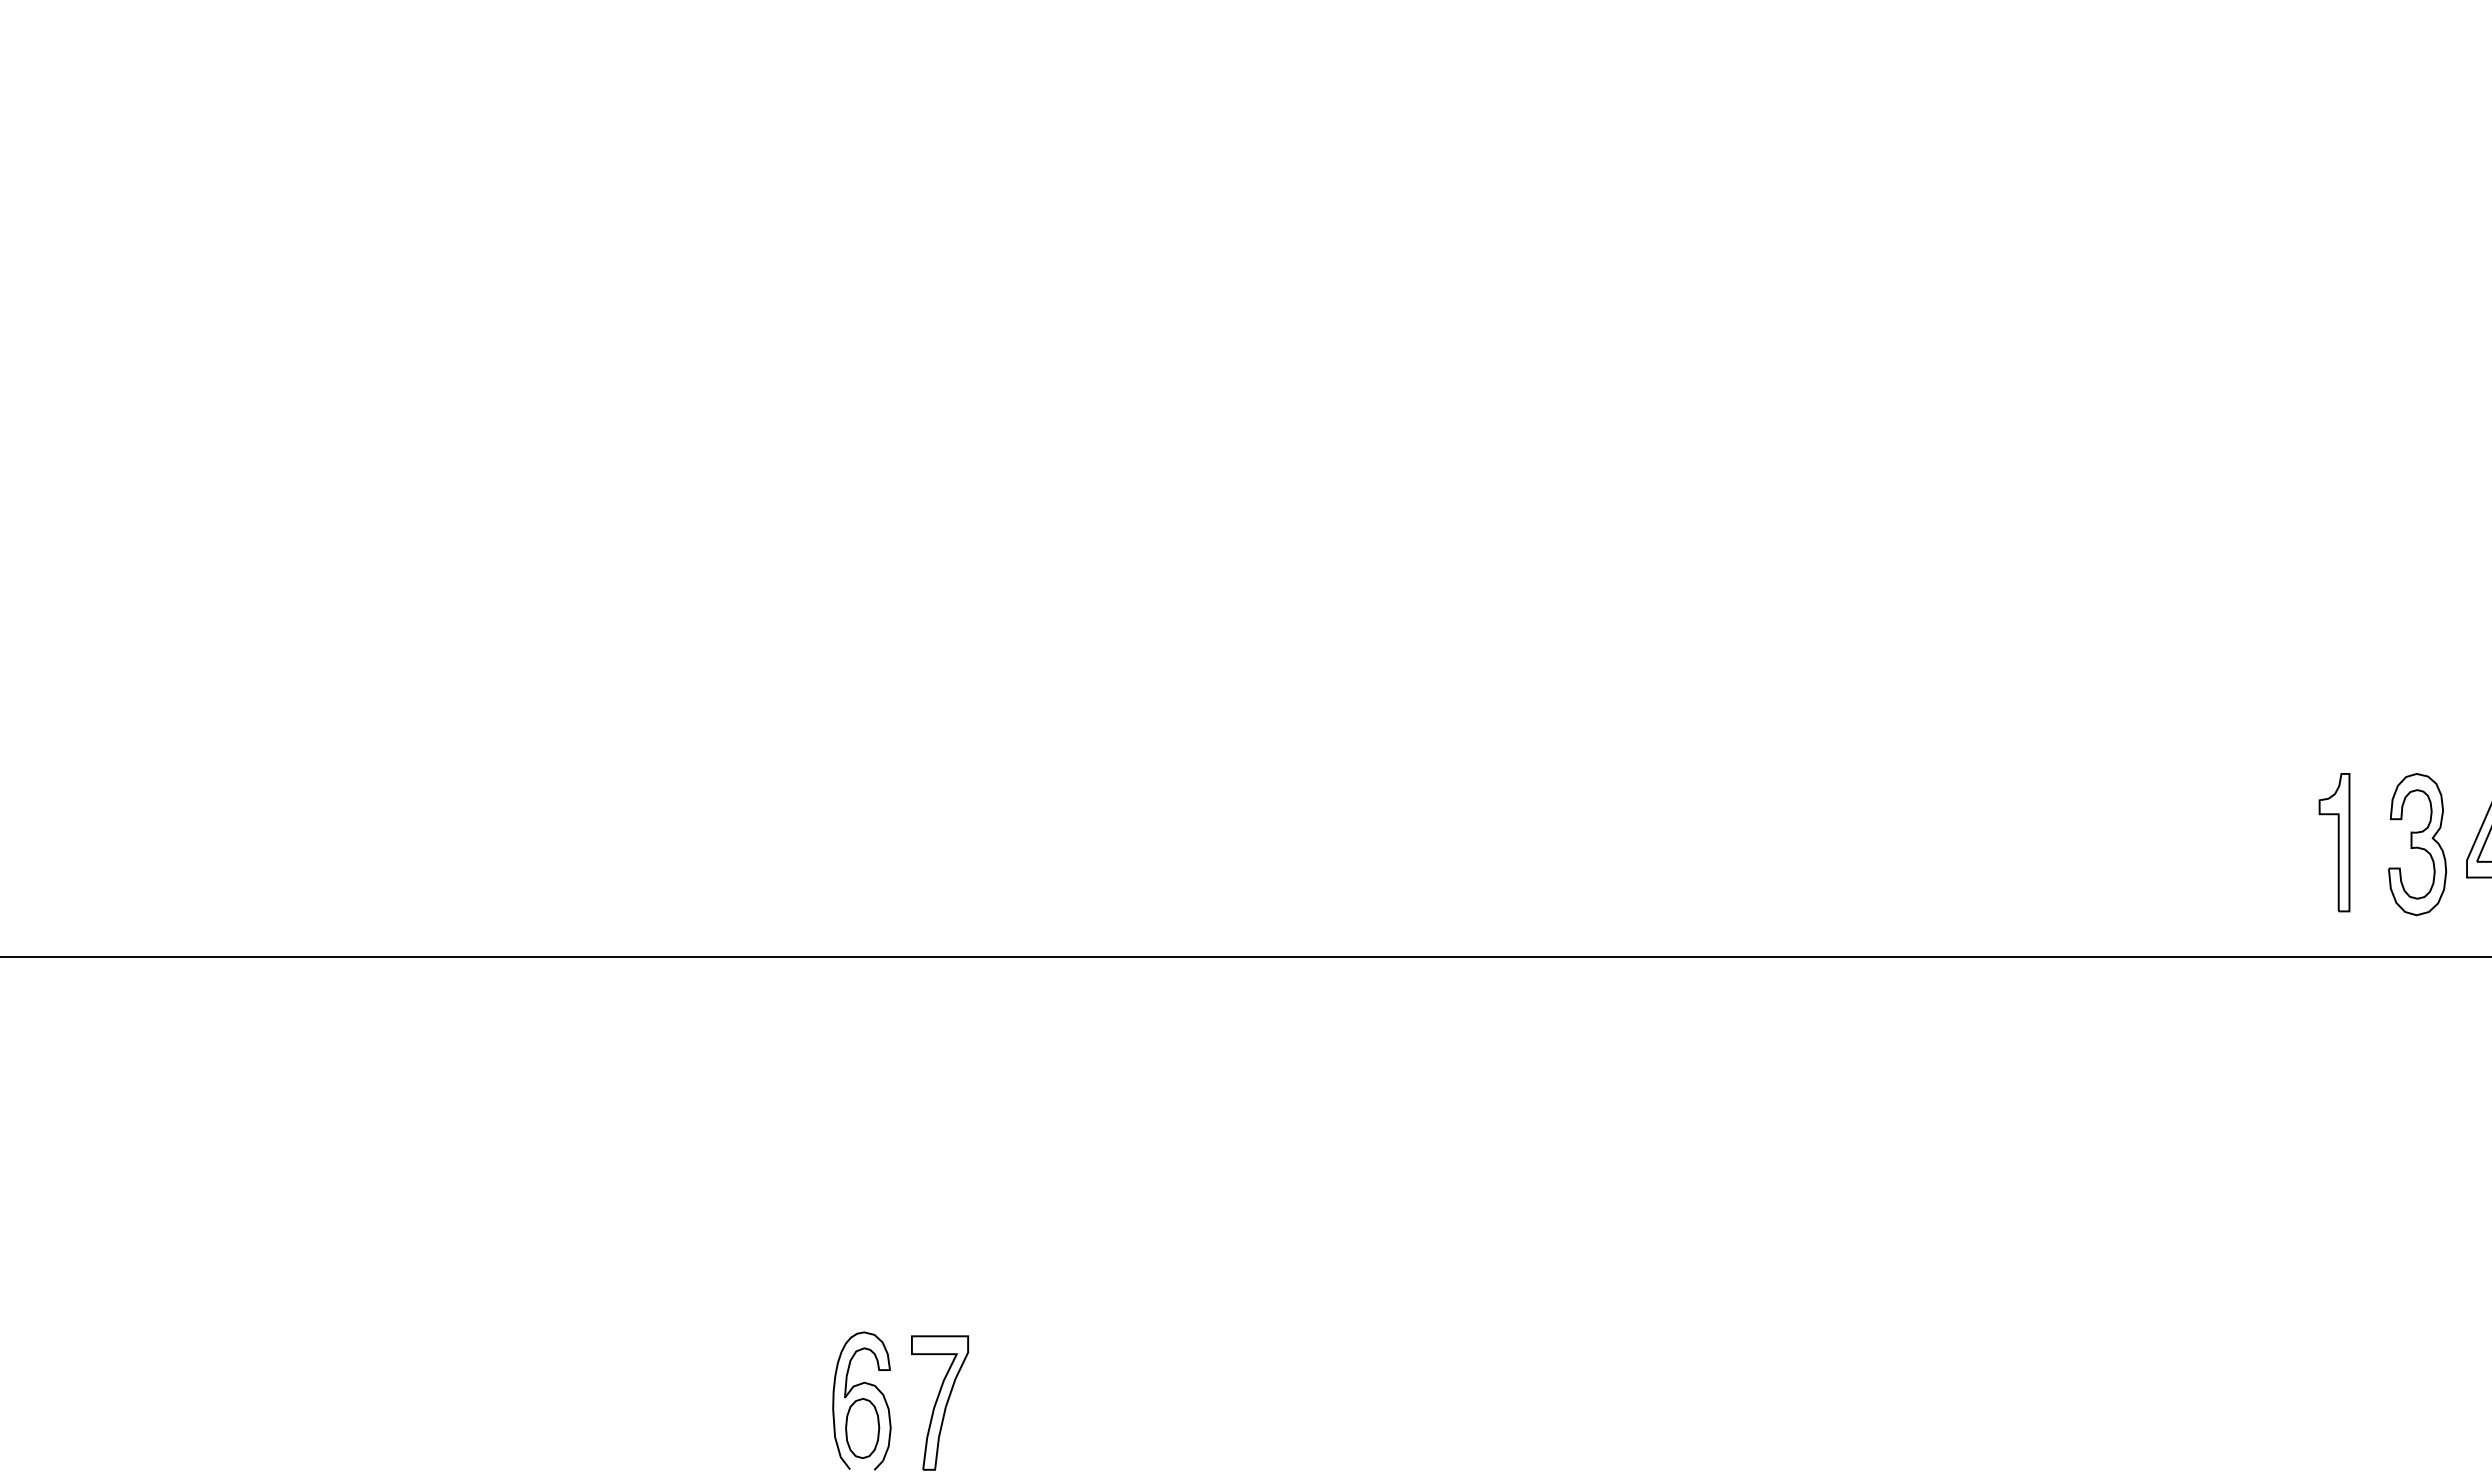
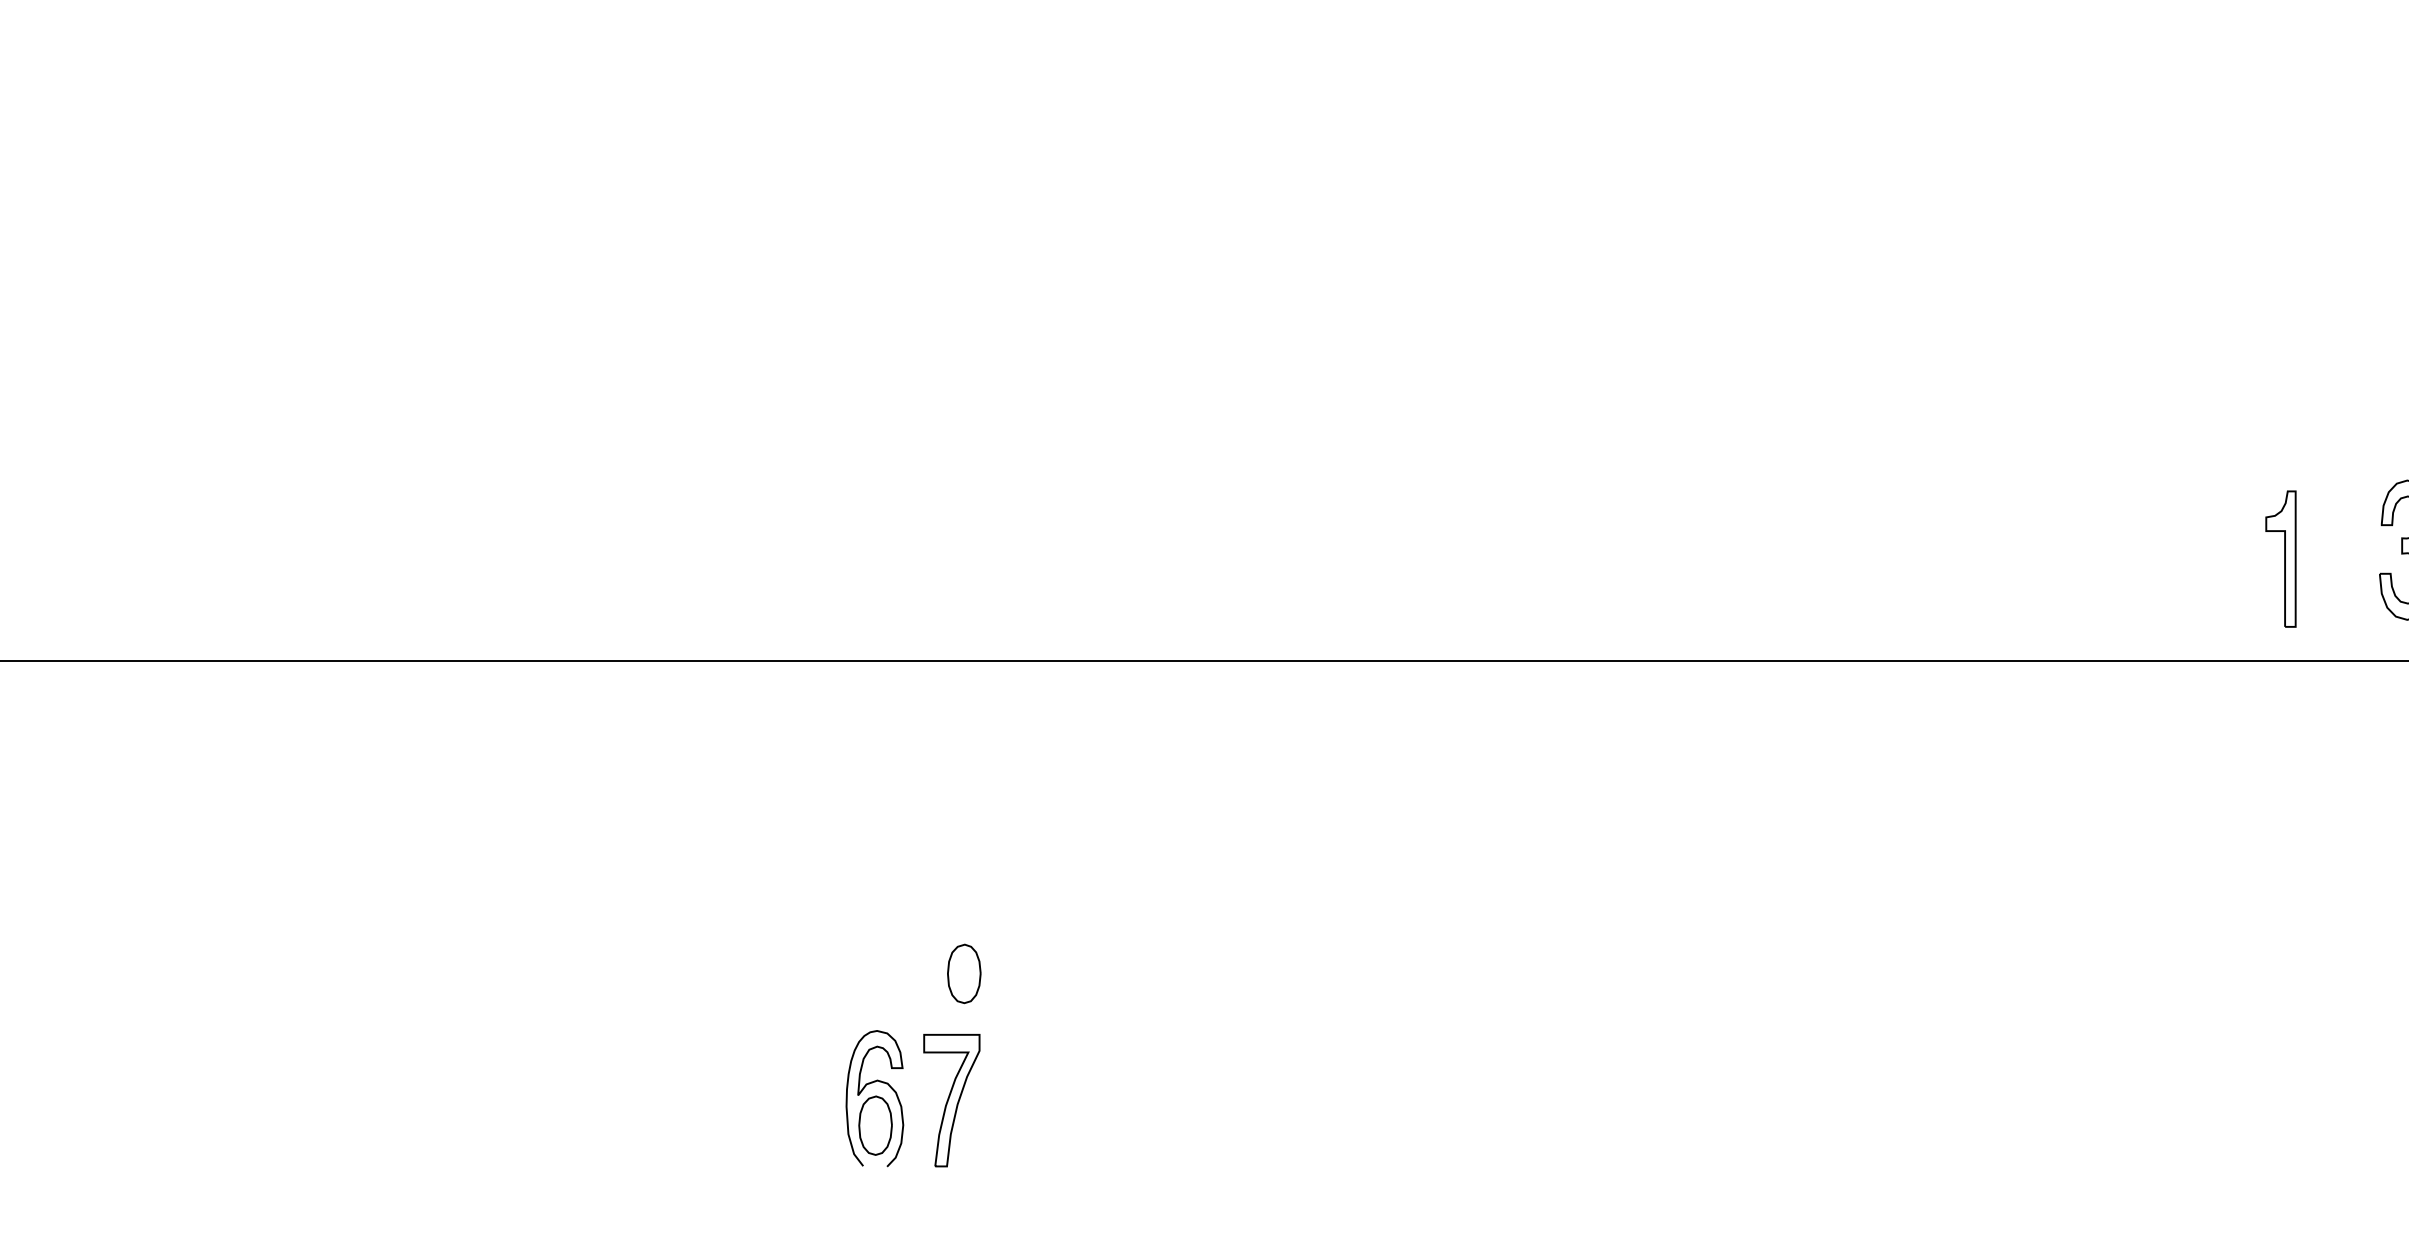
part: (2334, 842) -> (2280, 558), moved
part: (952, 1274) -> (964, 973), added

